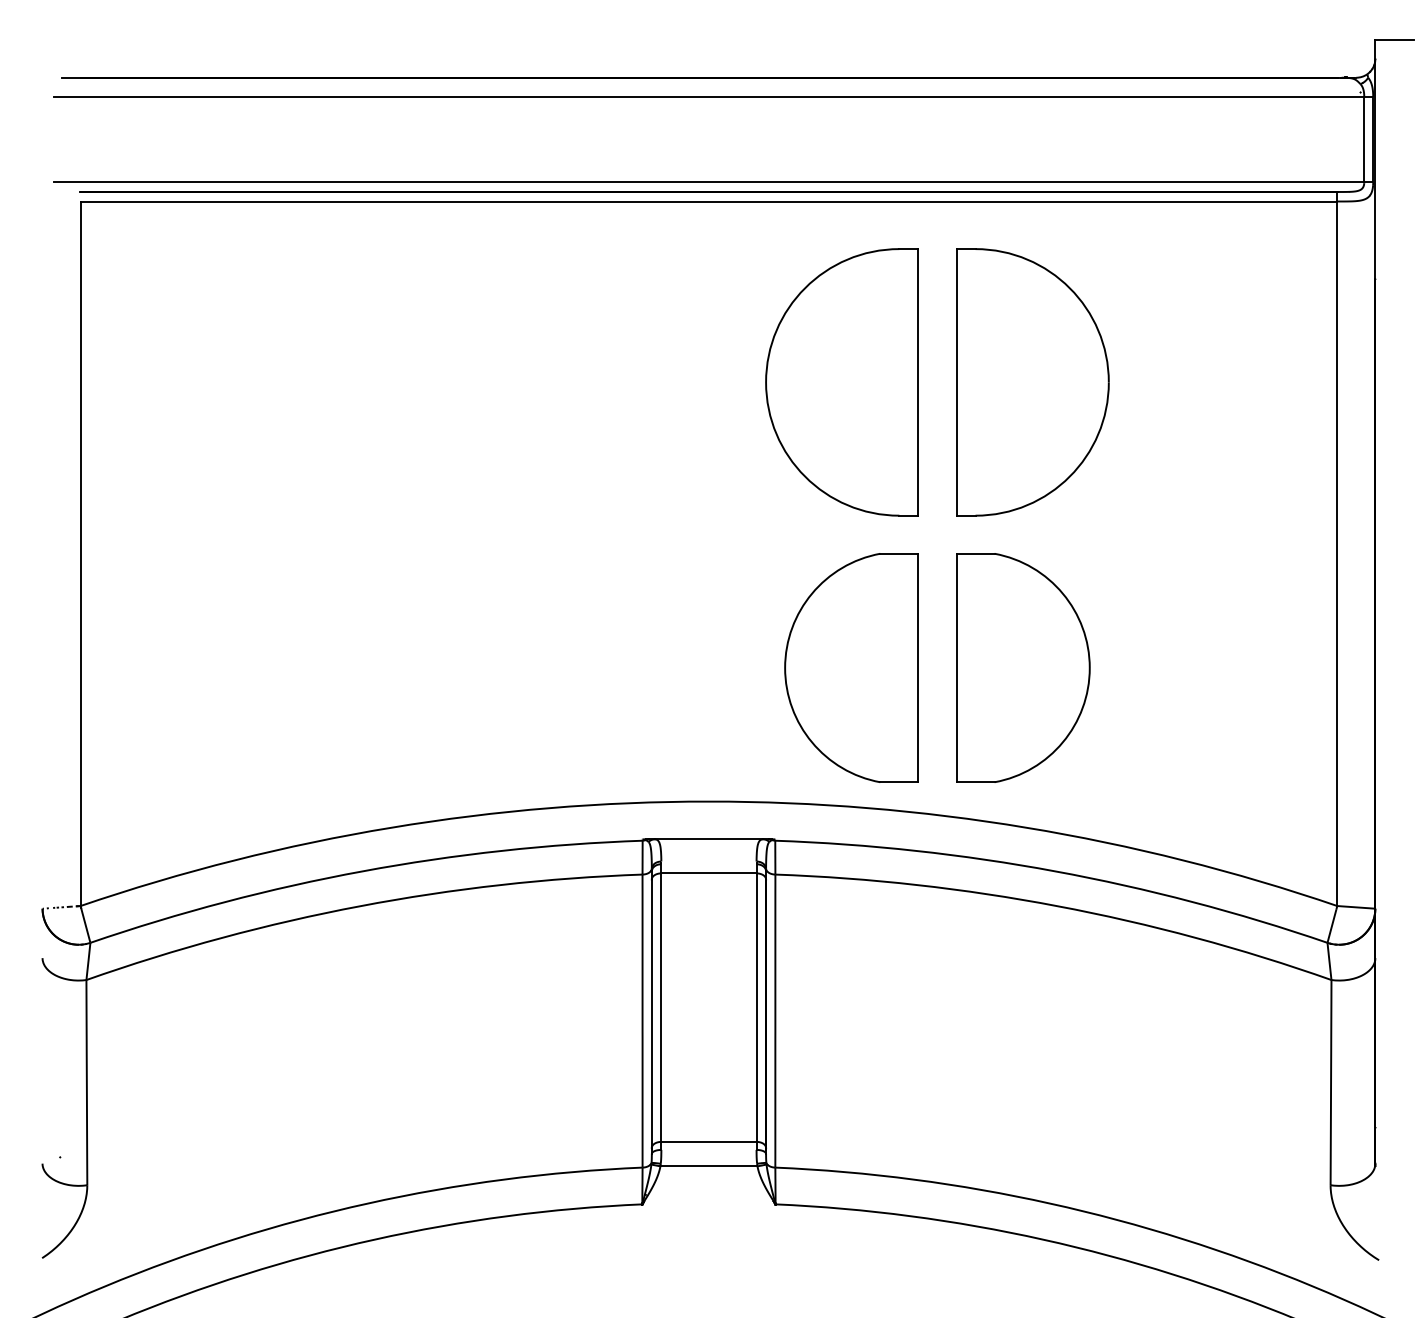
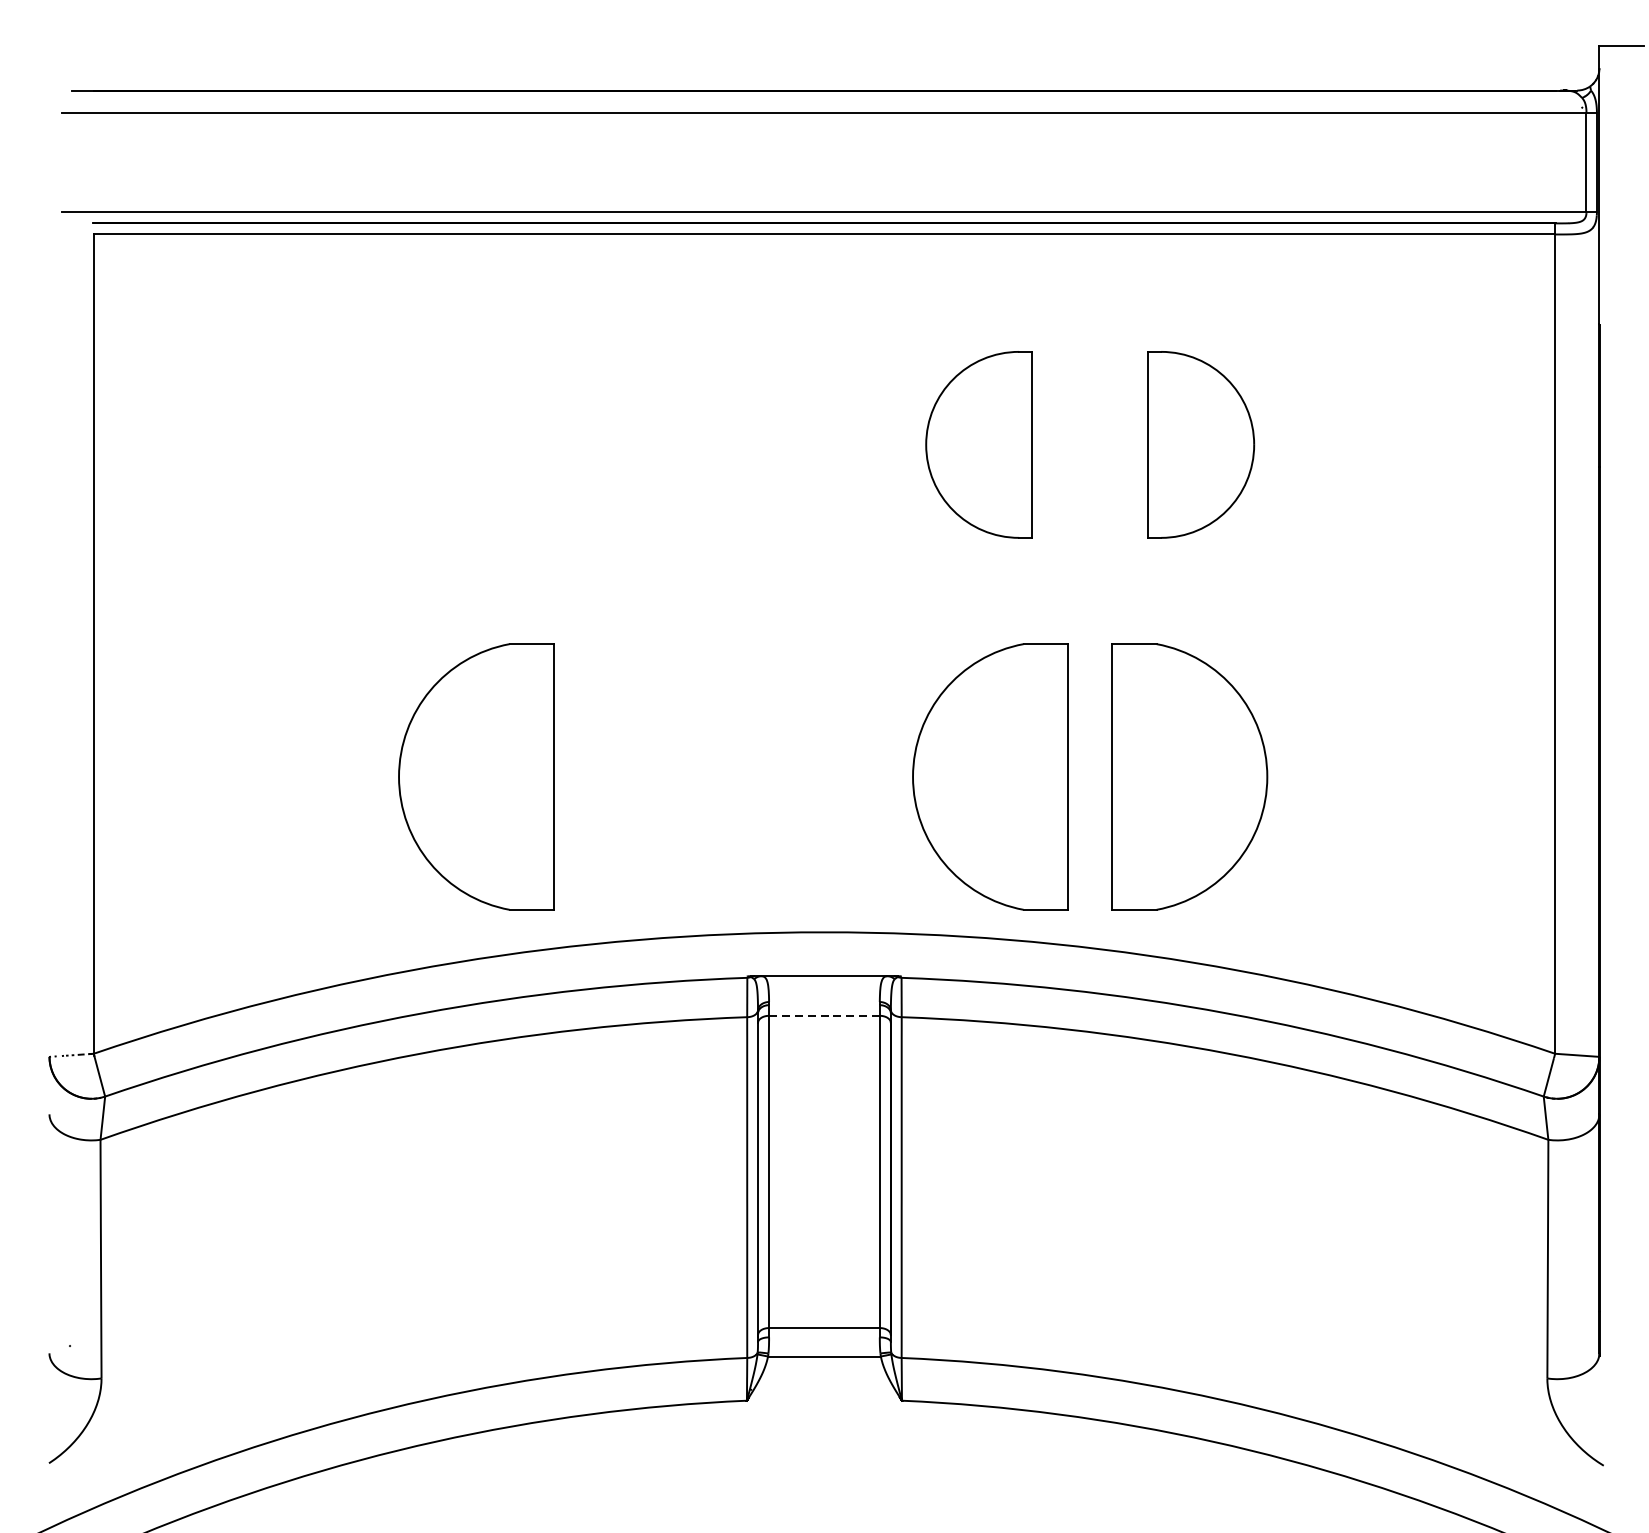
part: (841, 382) -> (978, 444), size x0.6
part: (1032, 382) -> (1200, 444), size x0.6
part: (409, 667) -> (476, 776), added
line: (708, 873) -> (823, 1015), solid -> dashed

